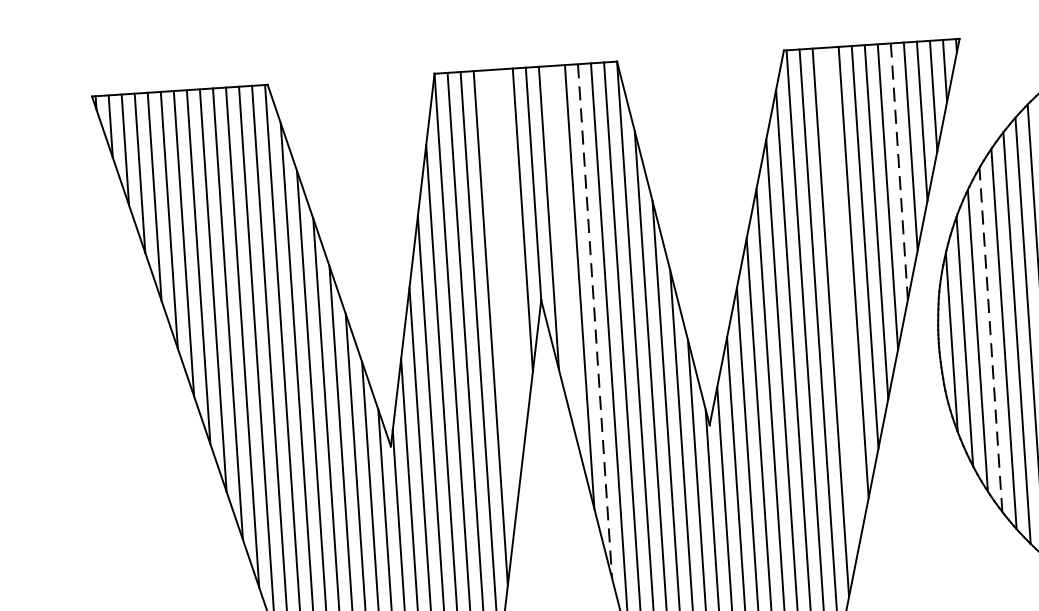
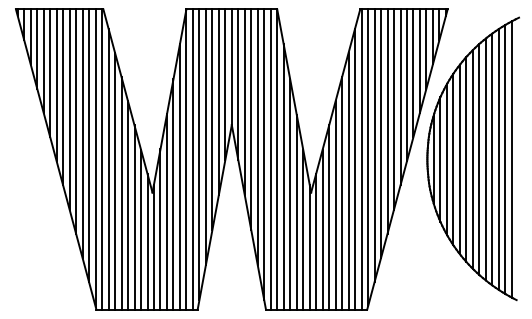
line: (899, 172) -> (413, 73), dashed -> solid
line: (563, 253) -> (244, 102), added
line: (511, 256) -> (218, 102), added
line: (501, 291) -> (212, 119), added
line: (843, 297) -> (381, 133), added
line: (594, 321) -> (257, 137), dashed -> solid
line: (991, 339) -> (453, 159), dashed -> solid

